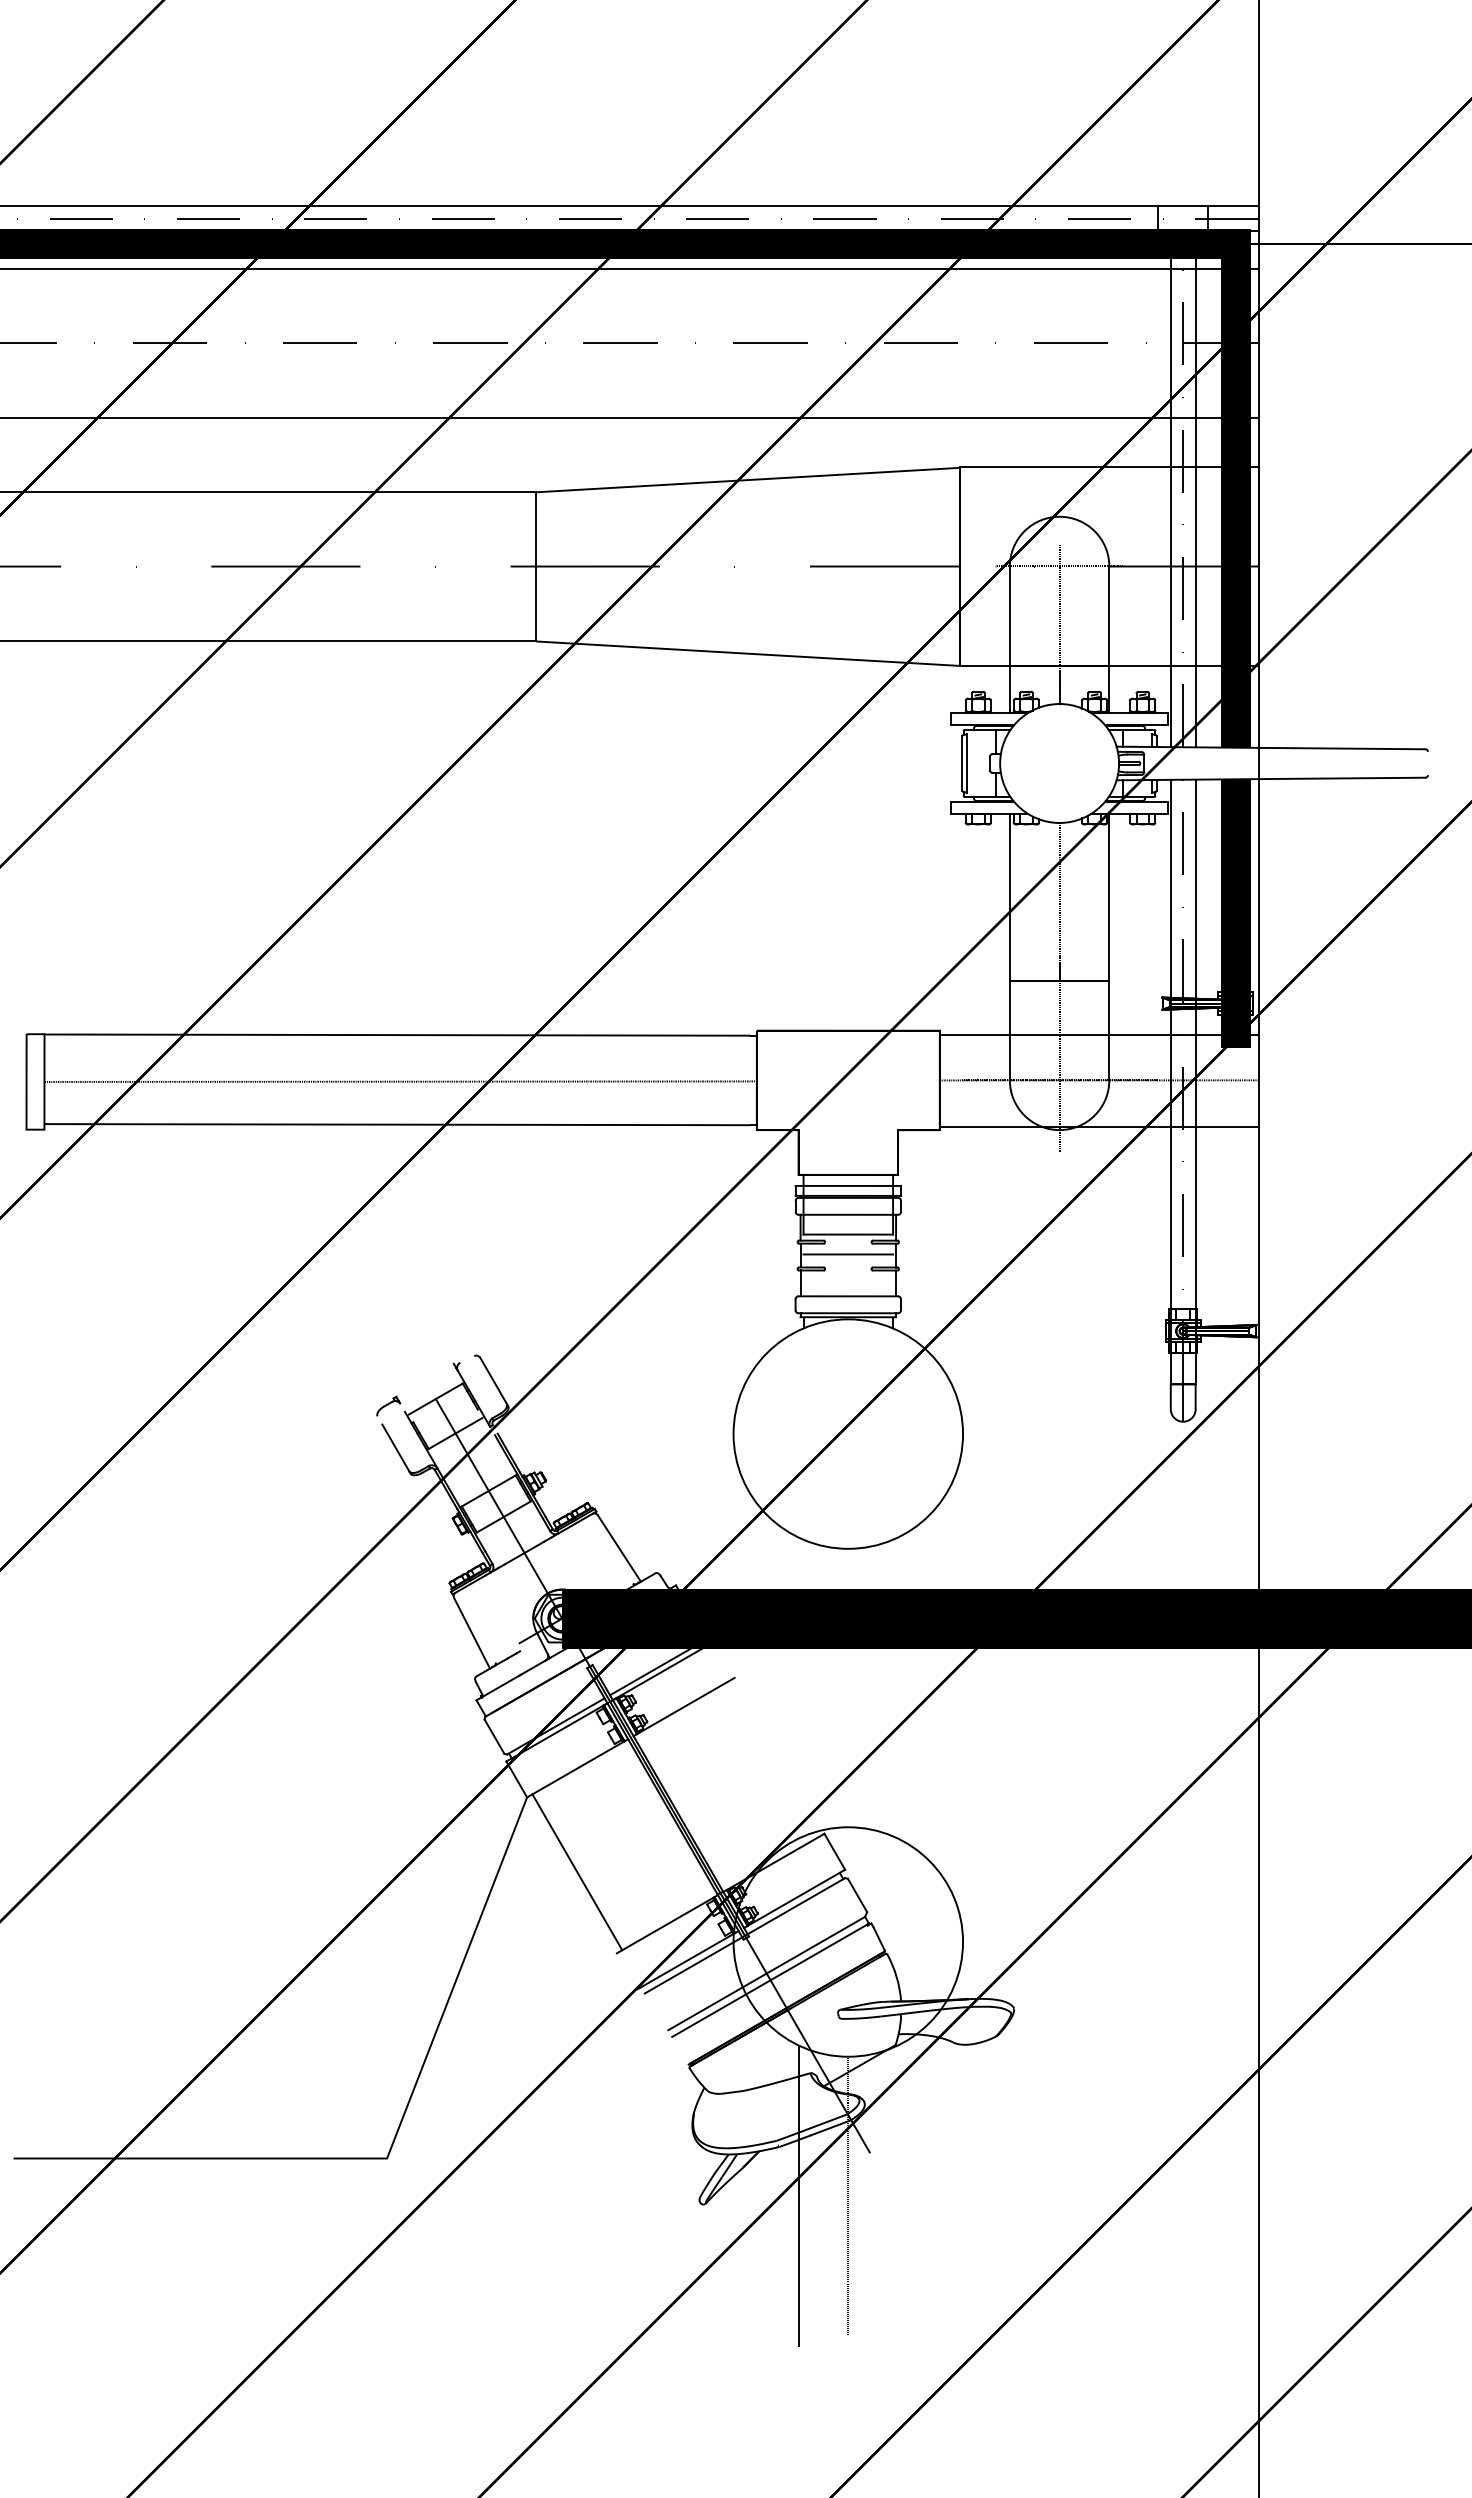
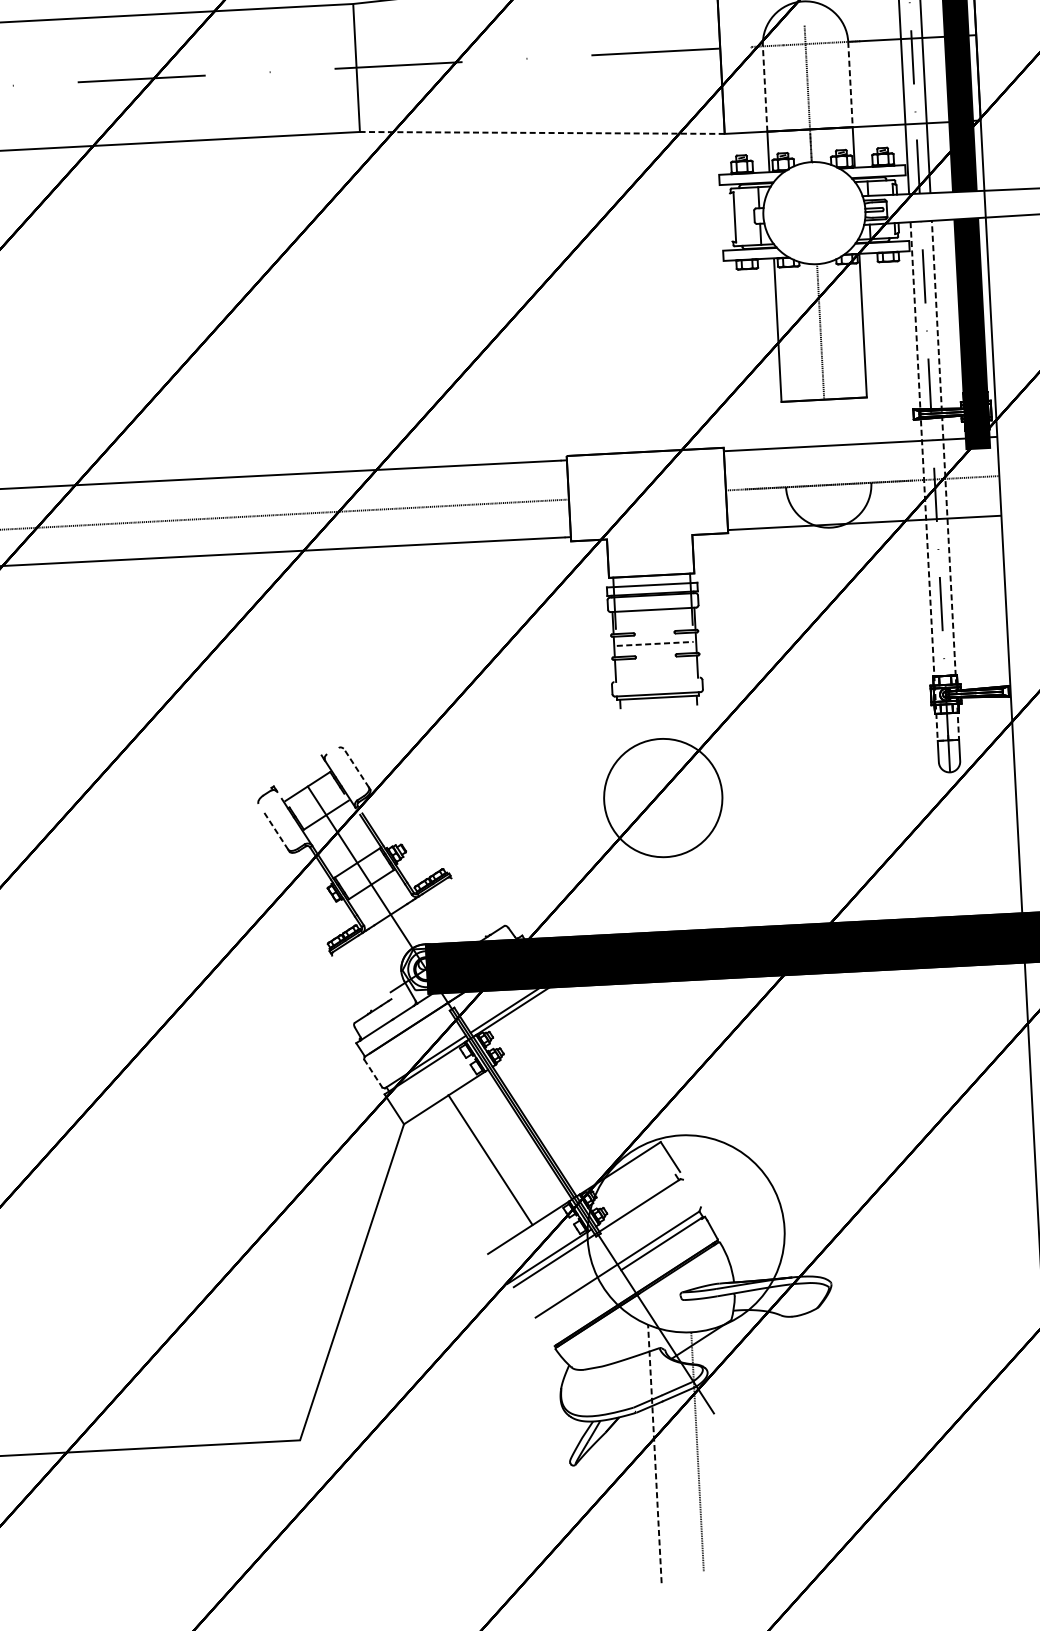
line: (1009, 616) -> (764, 89), solid -> dashed
line: (1109, 616) -> (850, 84), solid -> dashed
line: (747, 653) -> (541, 132), solid -> dashed
line: (962, 763) -> (731, 217), removed
line: (1009, 1030) -> (783, 444), removed
line: (1109, 1030) -> (869, 440), removed
line: (1059, 1053) -> (827, 461), removed
line: (848, 1234) -> (654, 626), removed
line: (848, 1254) -> (655, 643), solid -> dashed
line: (848, 1296) -> (657, 679), removed
line: (493, 1380) -> (356, 768), solid -> dashed
line: (1183, 1384) -> (948, 740), solid -> dashed
circle: (848, 1433) -> (663, 797), size x0.6
line: (395, 1447) -> (275, 829), solid -> dashed
line: (618, 1548) -> (471, 906), removed
line: (472, 1633) -> (349, 986), removed
line: (685, 1705) -> (535, 1038), removed
line: (494, 1736) -> (373, 1073), solid -> dashed
line: (577, 1872) -> (490, 1160), moved
line: (857, 1895) -> (691, 1193), removed
line: (796, 1897) -> (639, 1197), removed
line: (721, 2008) -> (580, 1296), removed
line: (798, 2195) -> (654, 1453), solid -> dashed

